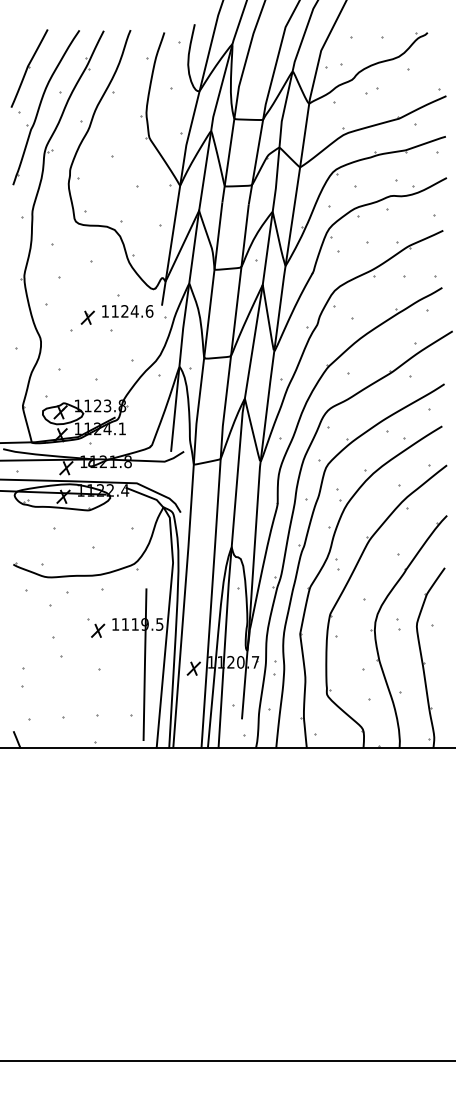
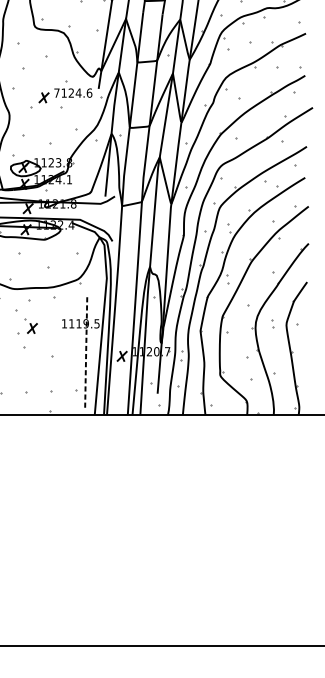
text: (104, 311) -> (56, 93), 1124.6 -> 7124.6
part: (96, 627) -> (31, 326), moved
line: (144, 664) -> (85, 353), solid -> dashed

